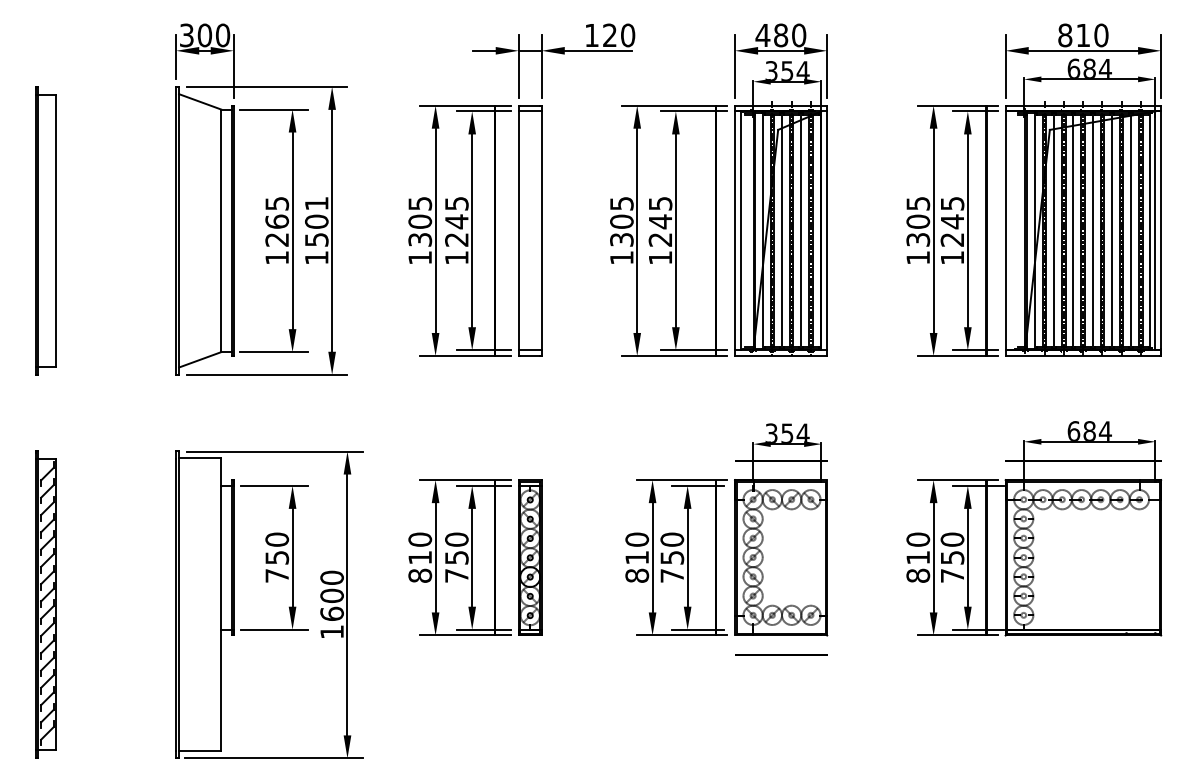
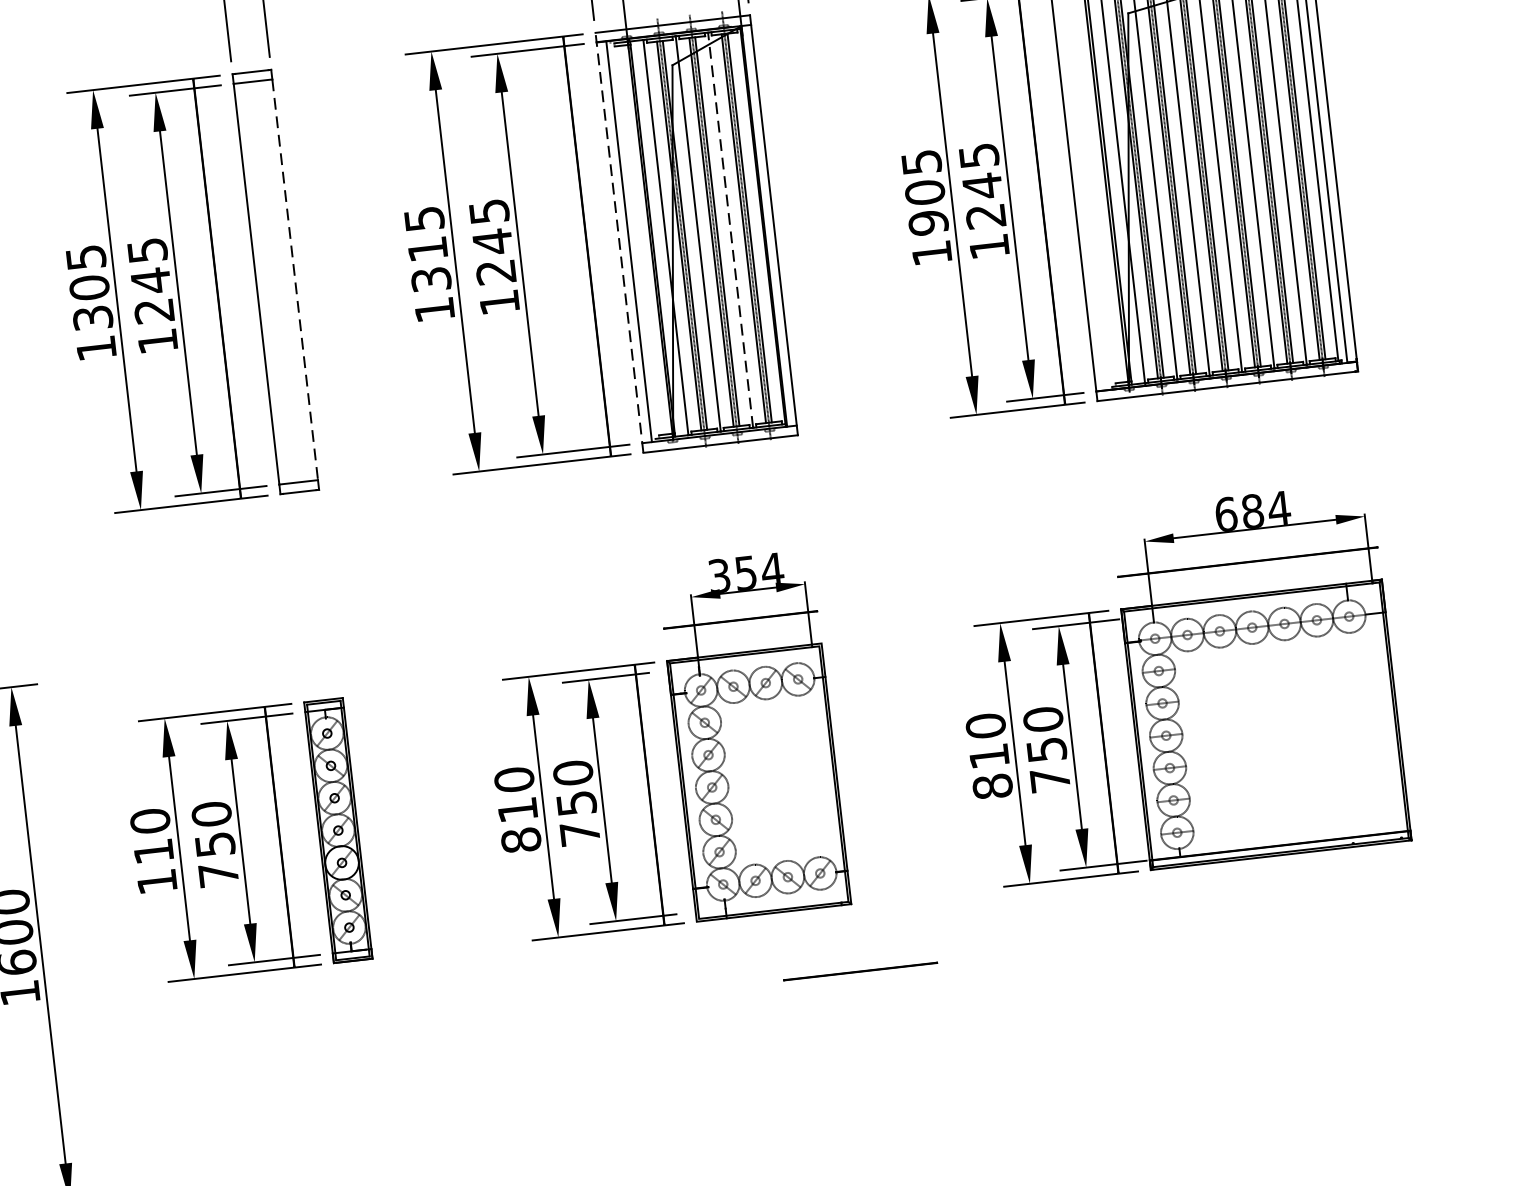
text: (621, 221) -> (427, 248), 1305 -> 1315
line: (735, 230) -> (620, 242), solid -> dashed
line: (801, 230) -> (730, 229), solid -> dashed
line: (541, 231) -> (294, 280), solid -> dashed
text: (917, 239) -> (927, 222), 1305 -> 1905
text: (420, 575) -> (157, 881), 810 -> 110
line: (781, 654) -> (861, 971), moved

